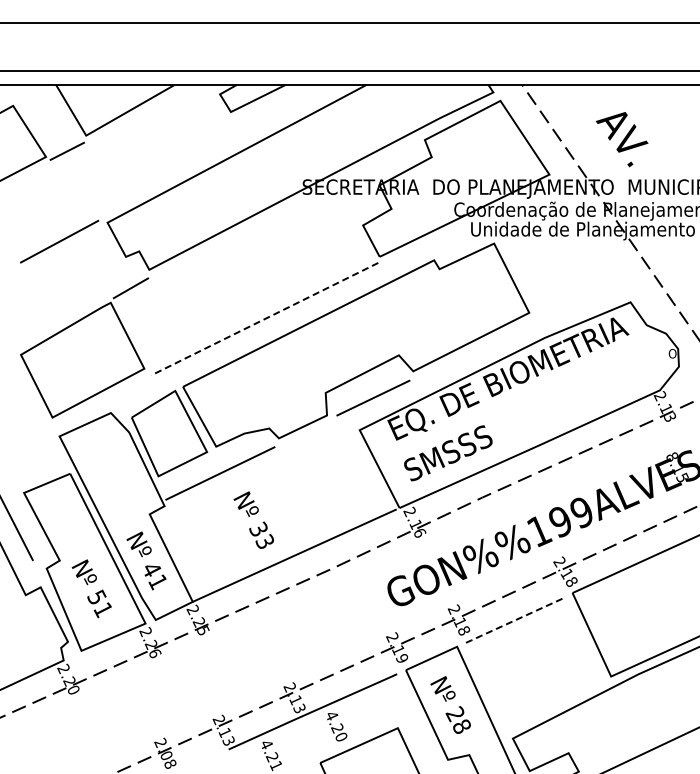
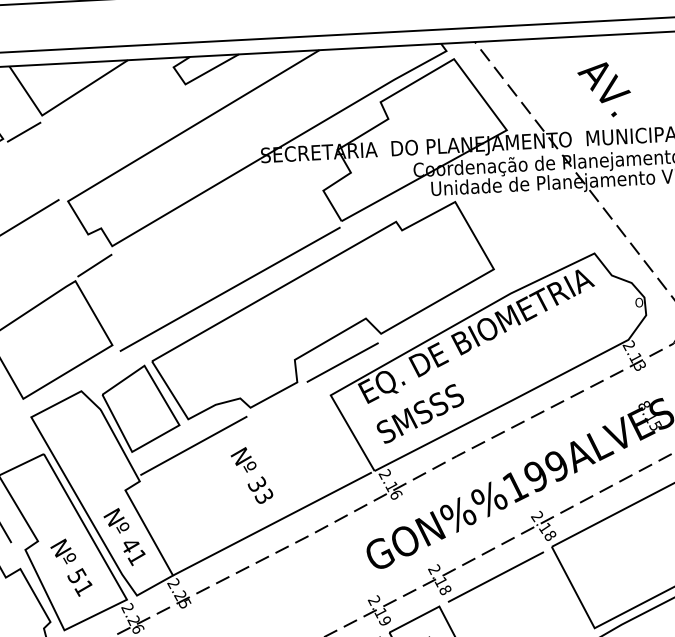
text: (621, 139) -> (603, 89), moved
line: (264, 319) -> (229, 289), dashed -> solid
text: (253, 519) -> (251, 474), moved
line: (515, 620) -> (496, 577), dashed -> solid

